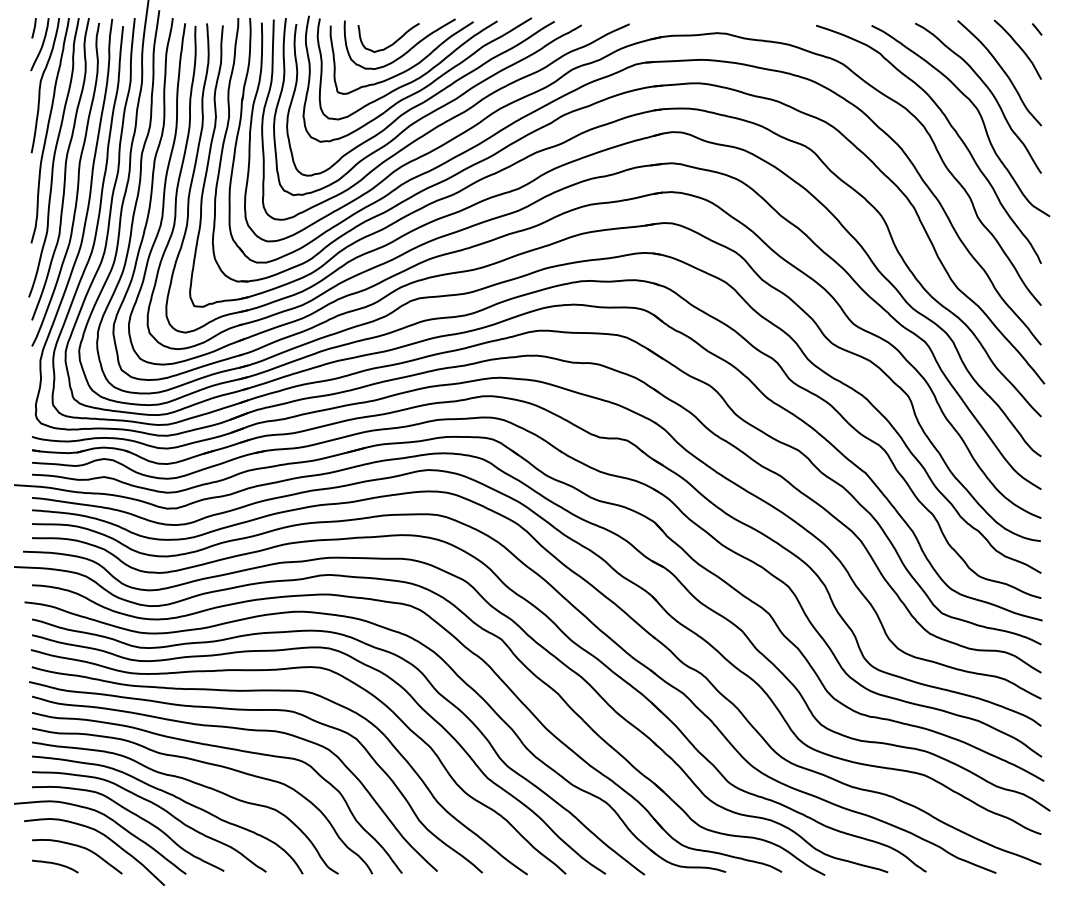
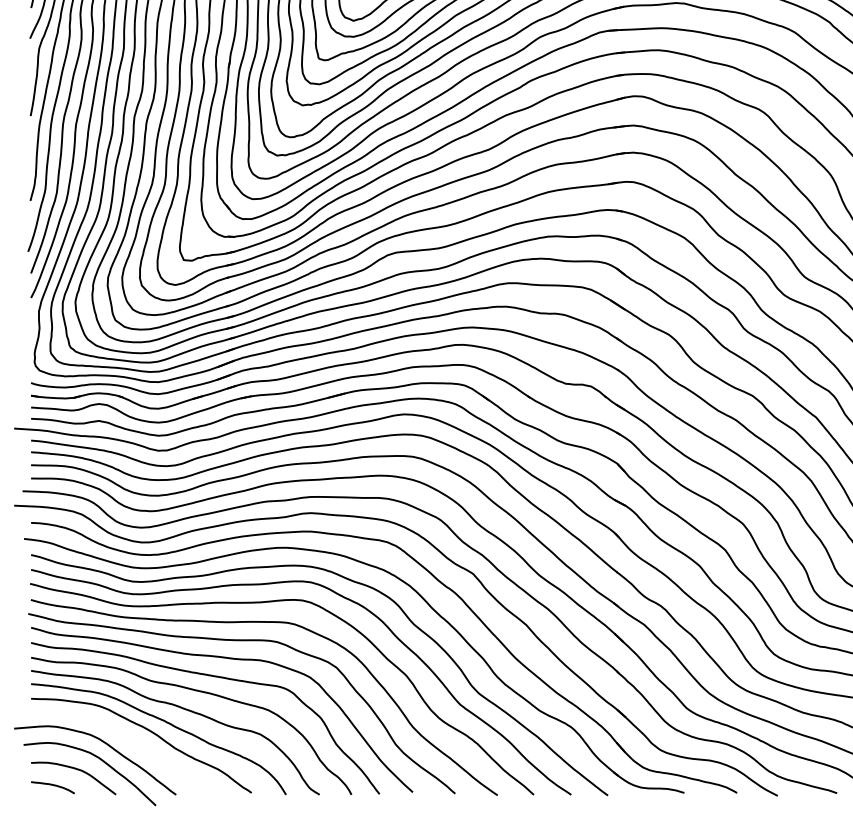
curve: (134, 815) -> (127, 739), removed

